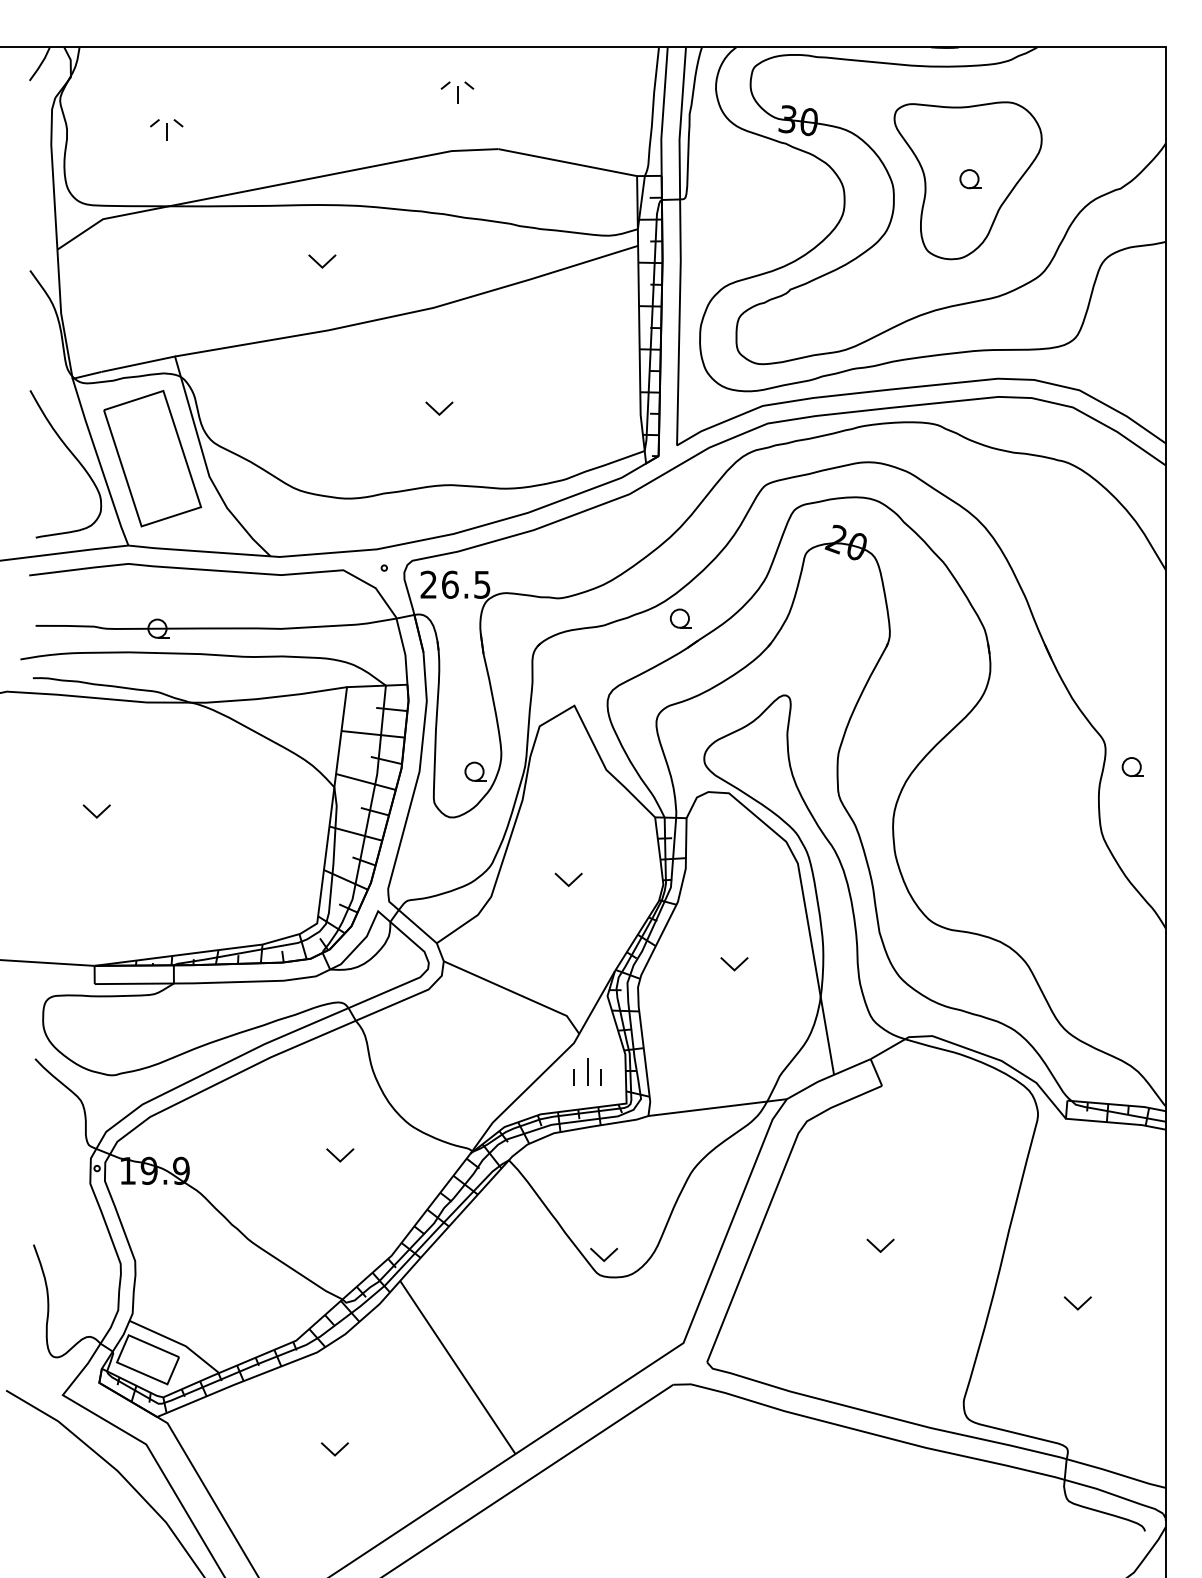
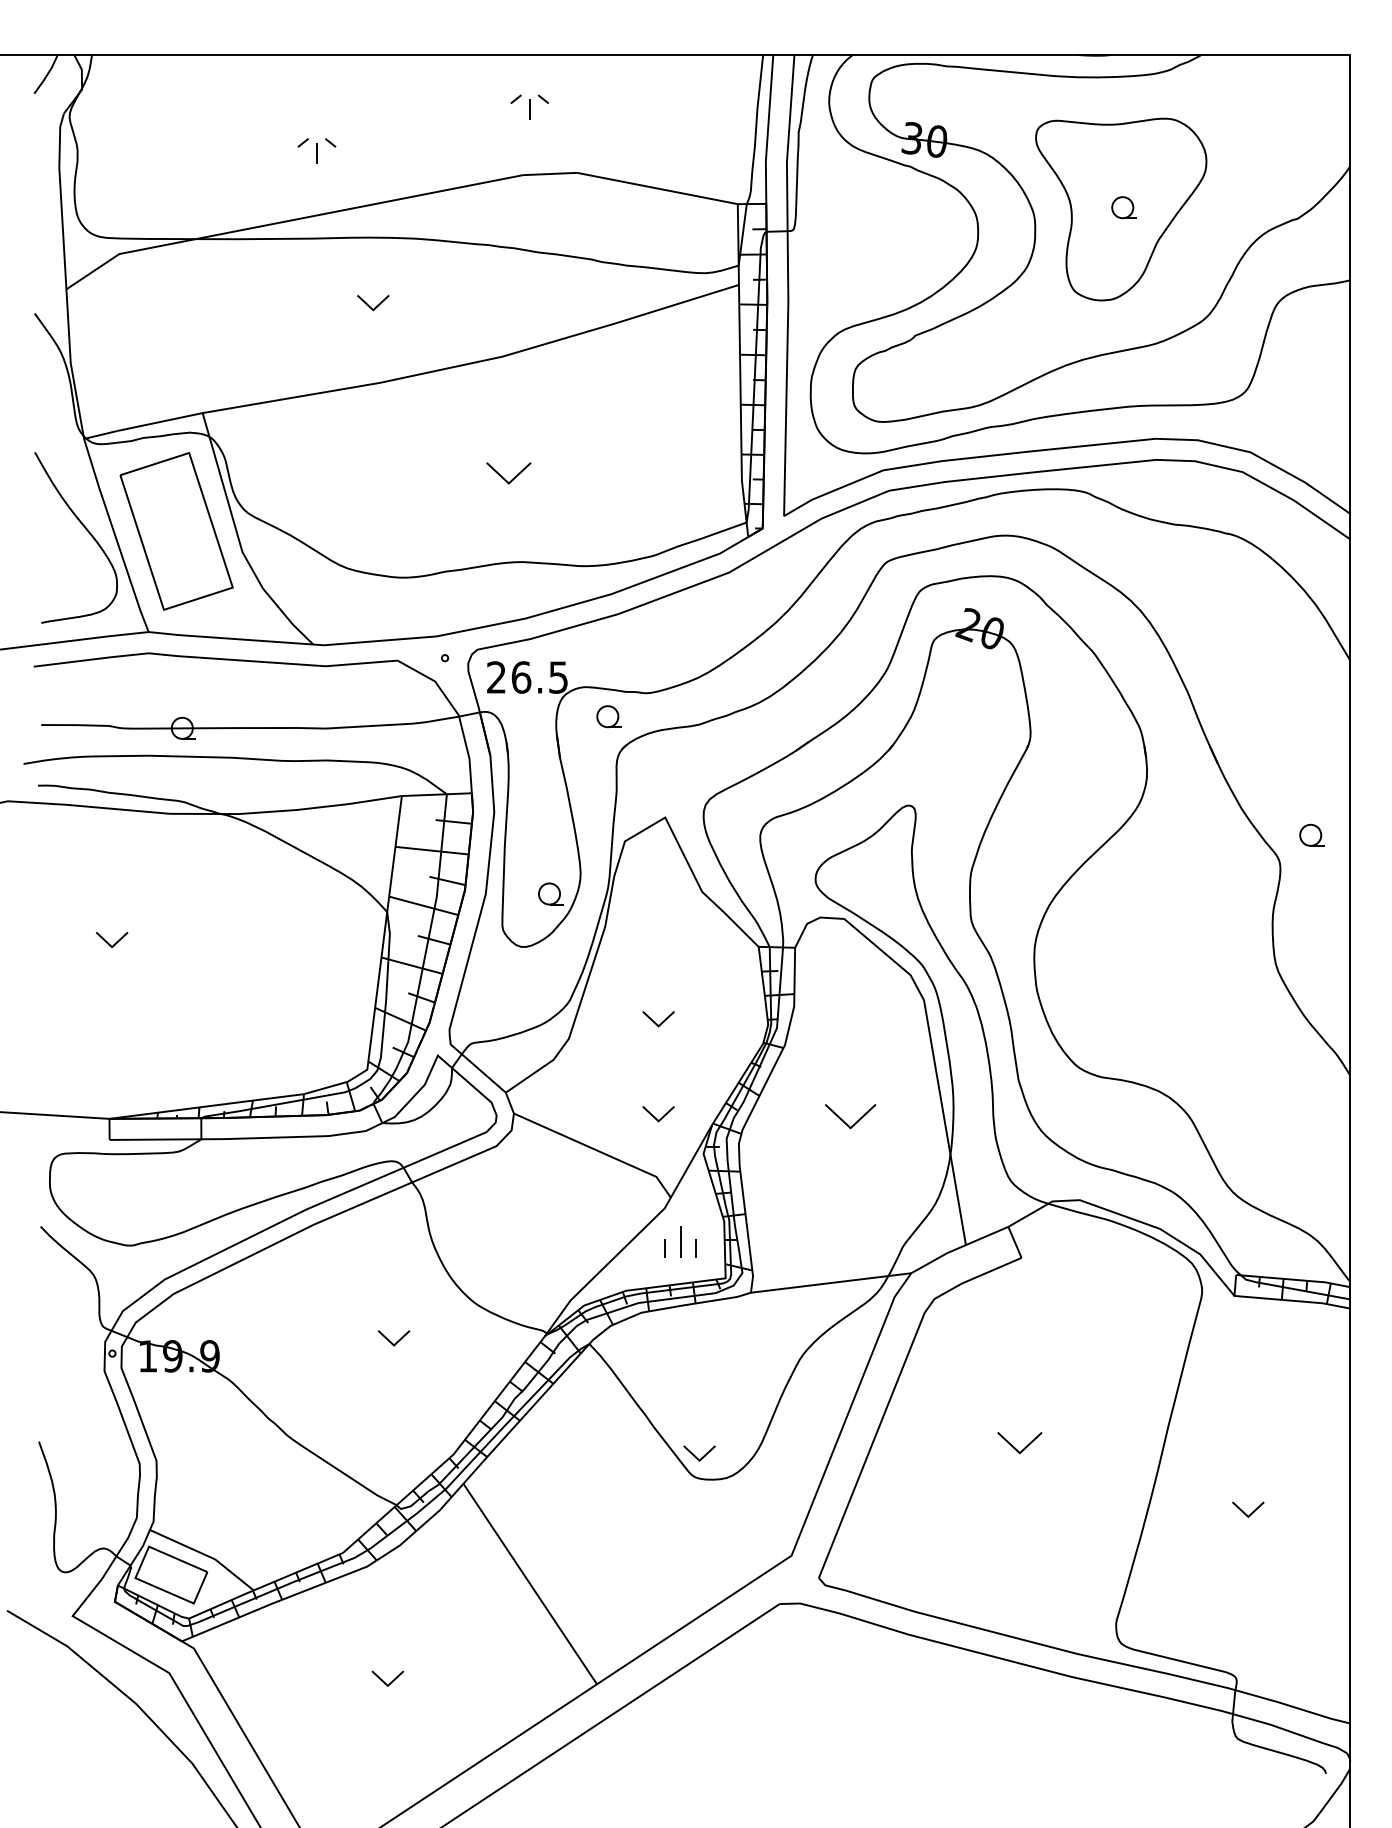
part: (166, 129) -> (316, 150), moved
part: (439, 408) -> (508, 473), size x1.4
part: (680, 618) -> (608, 716), moved
part: (1132, 767) -> (1311, 835), moved
part: (568, 961) -> (658, 1113), added
part: (734, 964) -> (850, 1117), size x1.6
part: (880, 1245) -> (1019, 1442), size x1.4

